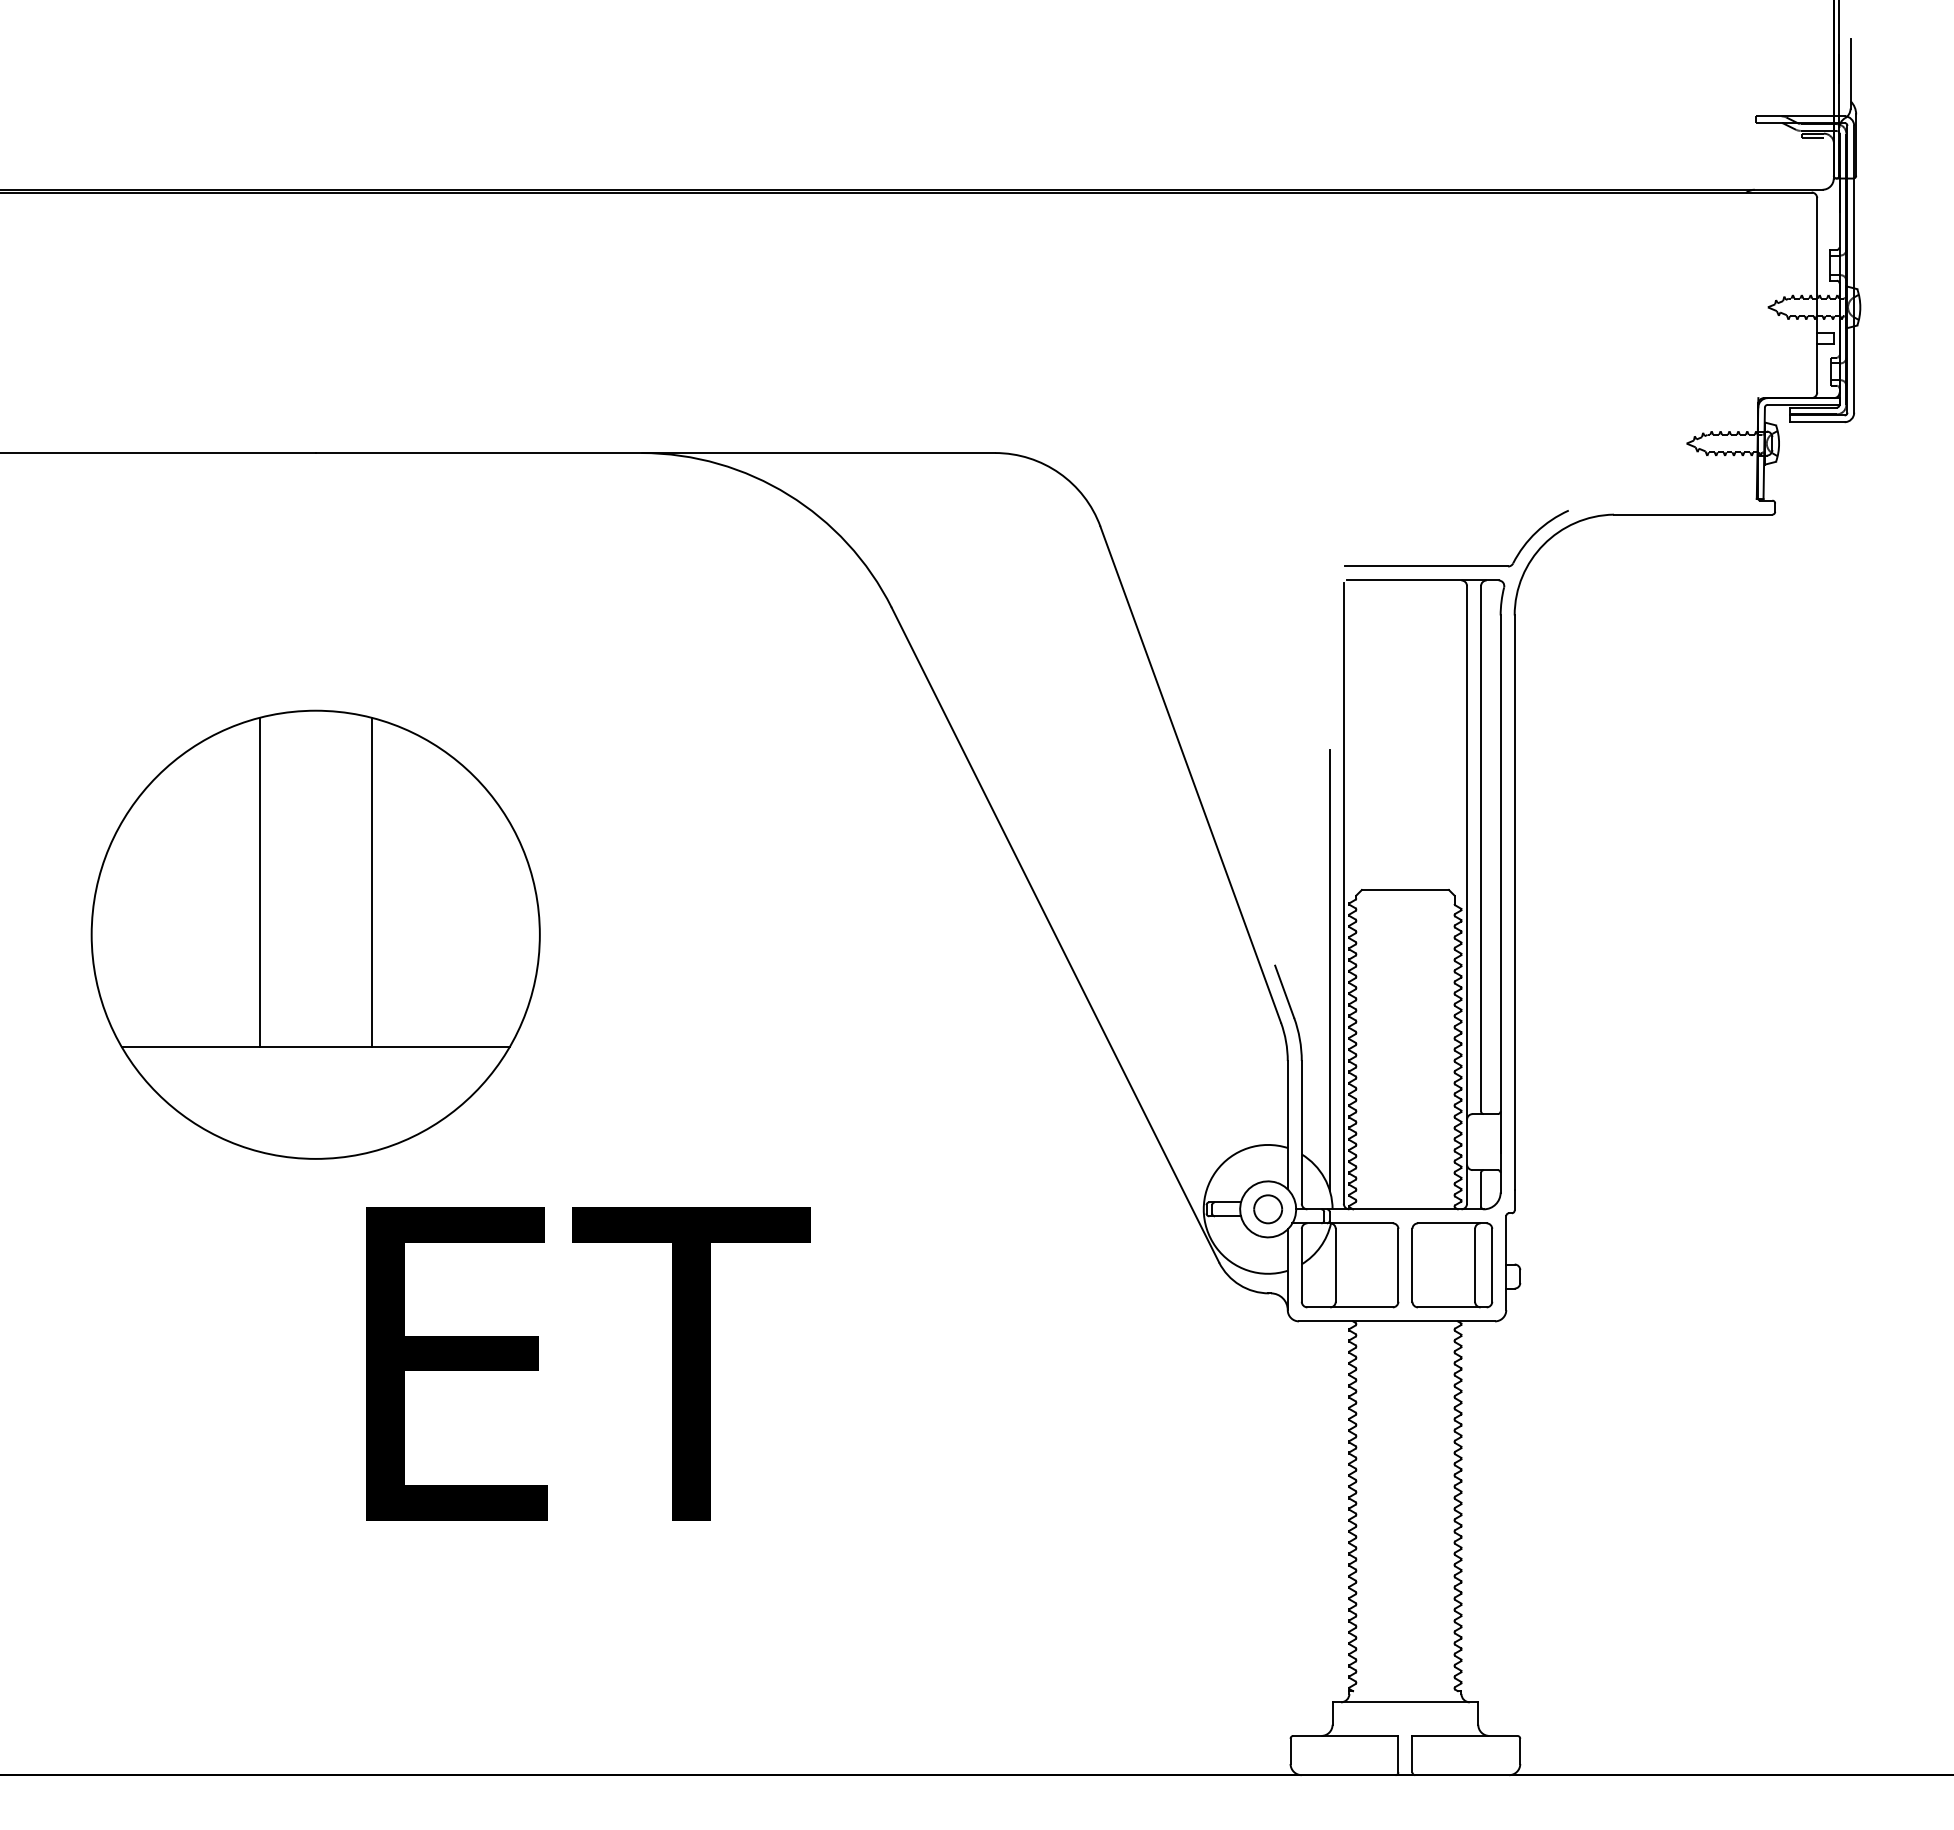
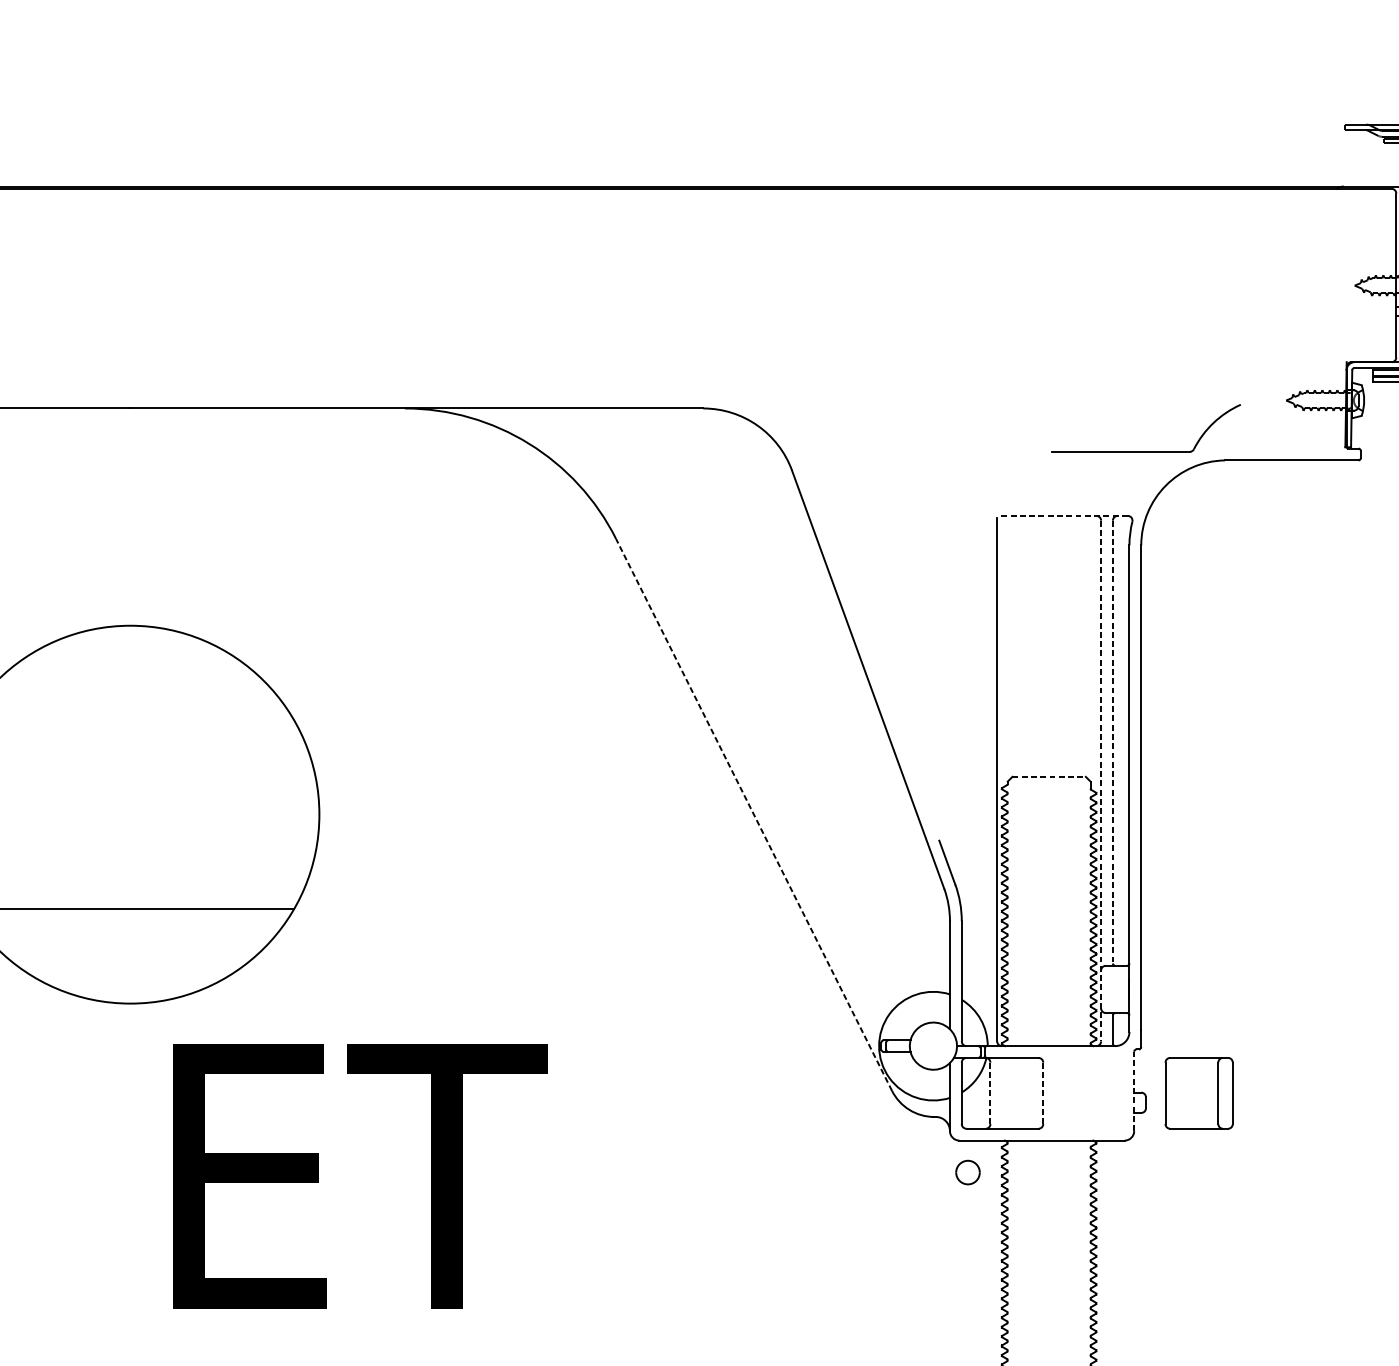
part: (1456, 565) -> (1146, 451), moved
line: (1422, 580) -> (1063, 515), solid -> dashed
line: (1481, 848) -> (1113, 741), solid -> dashed
line: (259, 881) -> (83, 769), removed
line: (371, 881) -> (177, 769), removed
line: (1405, 890) -> (1049, 777), solid -> dashed
line: (1467, 894) -> (1101, 780), solid -> dashed
line: (1055, 935) -> (754, 815), solid -> dashed
line: (1329, 969) -> (985, 843), removed
part: (1268, 1209) -> (968, 1172), moved
line: (1506, 1262) -> (1134, 1090), solid -> dashed
line: (1335, 1265) -> (990, 1093), solid -> dashed
line: (1398, 1265) -> (1043, 1093), solid -> dashed
part: (1452, 1265) -> (1199, 1093), moved

